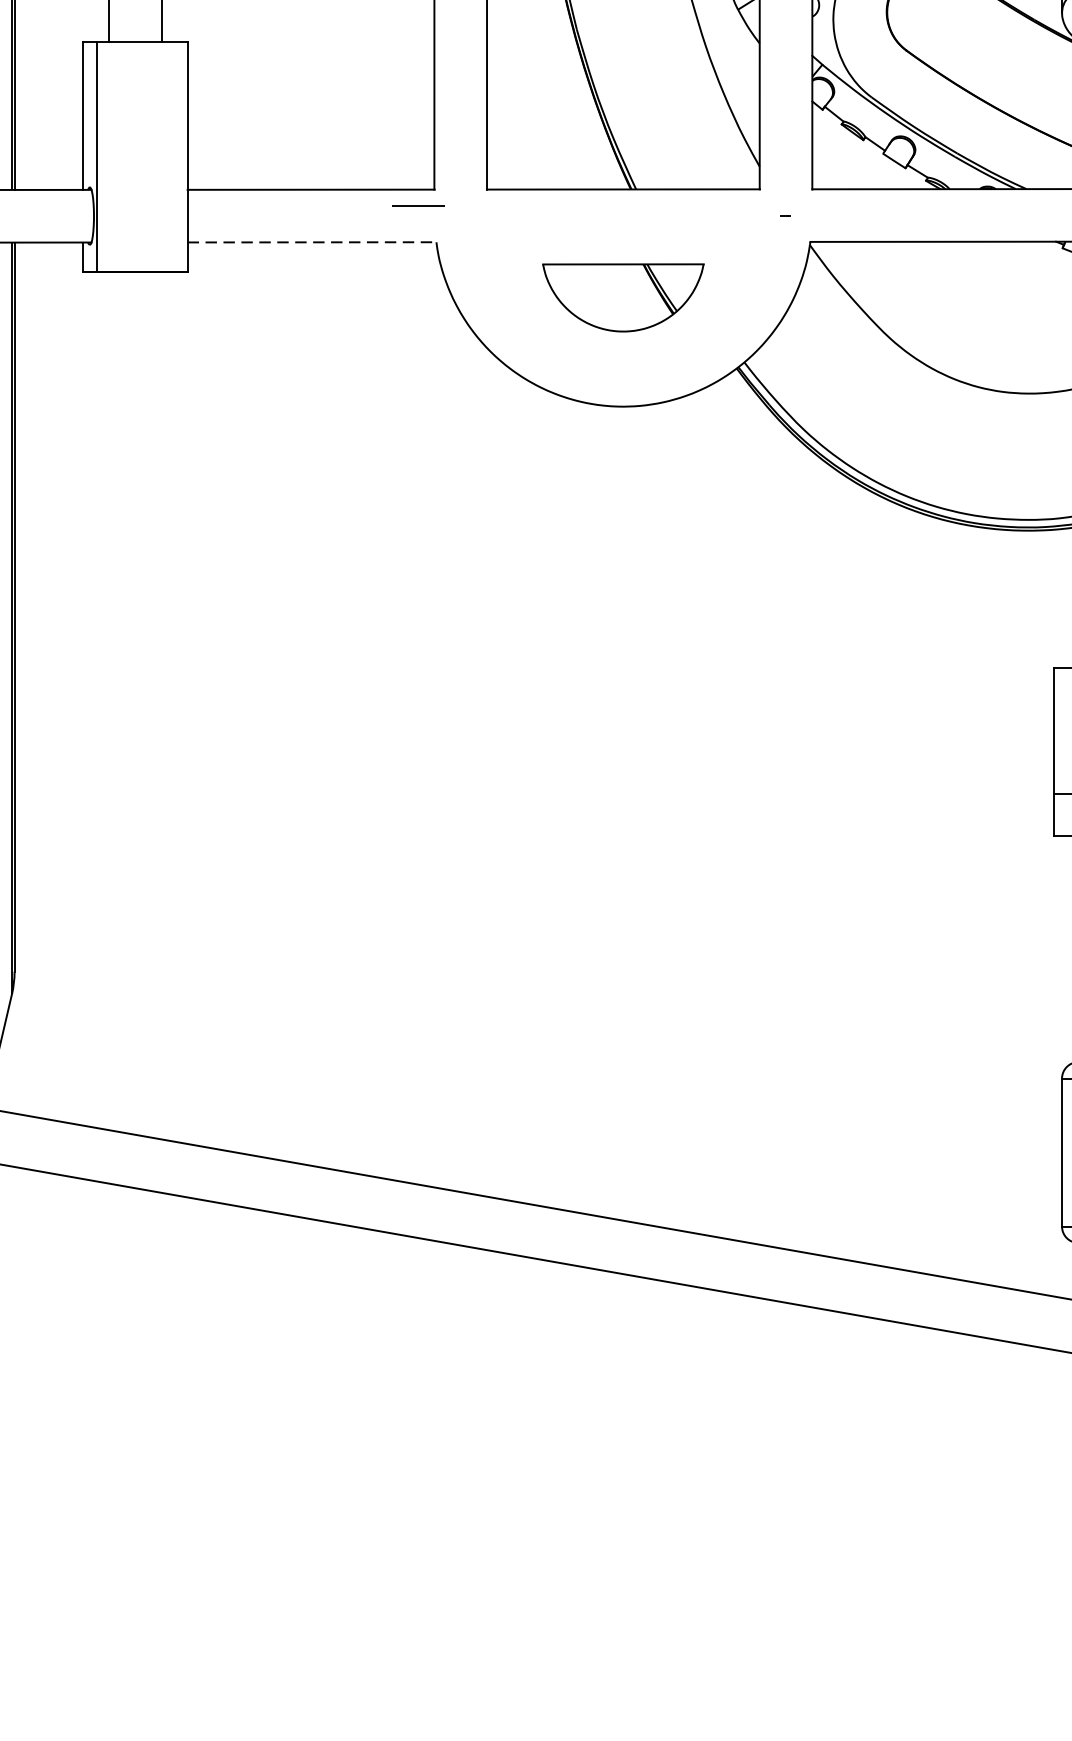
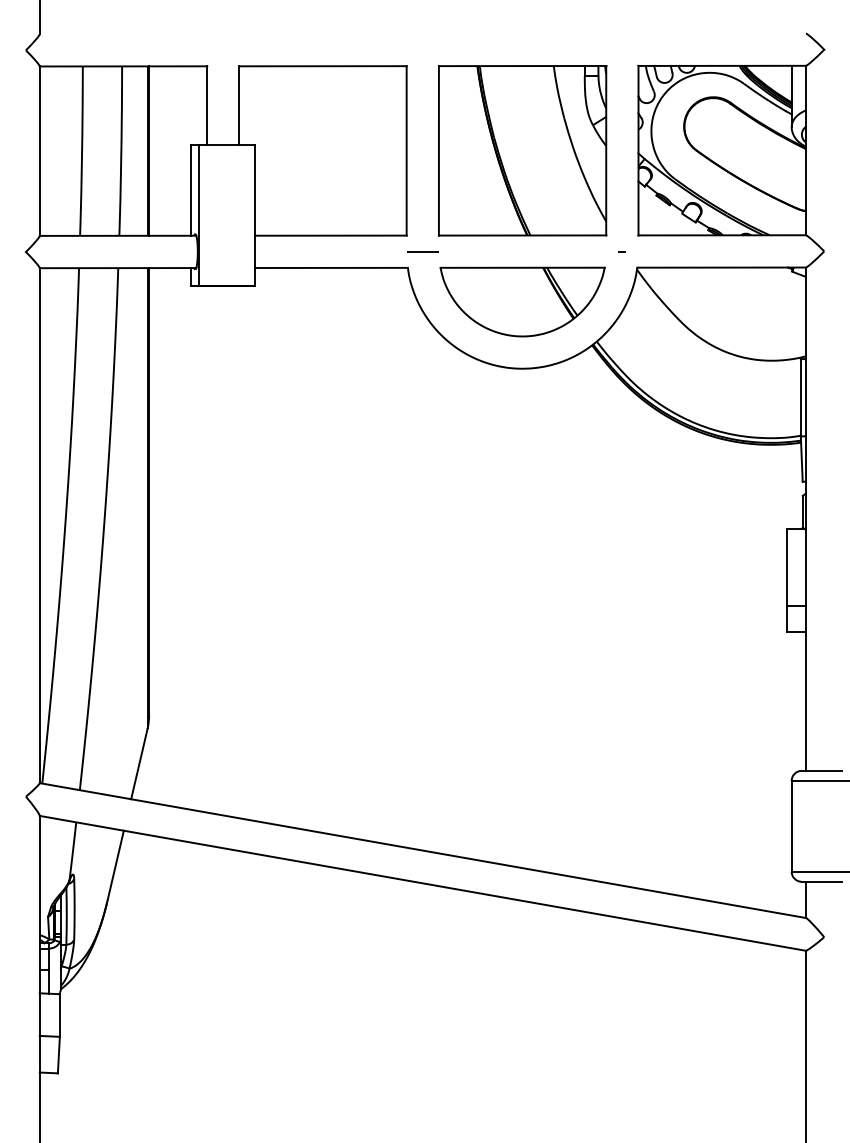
line: (417, 205) -> (422, 251), moved
line: (313, 241) -> (332, 267), dashed -> solid
part: (623, 297) -> (522, 301), size x1.67

